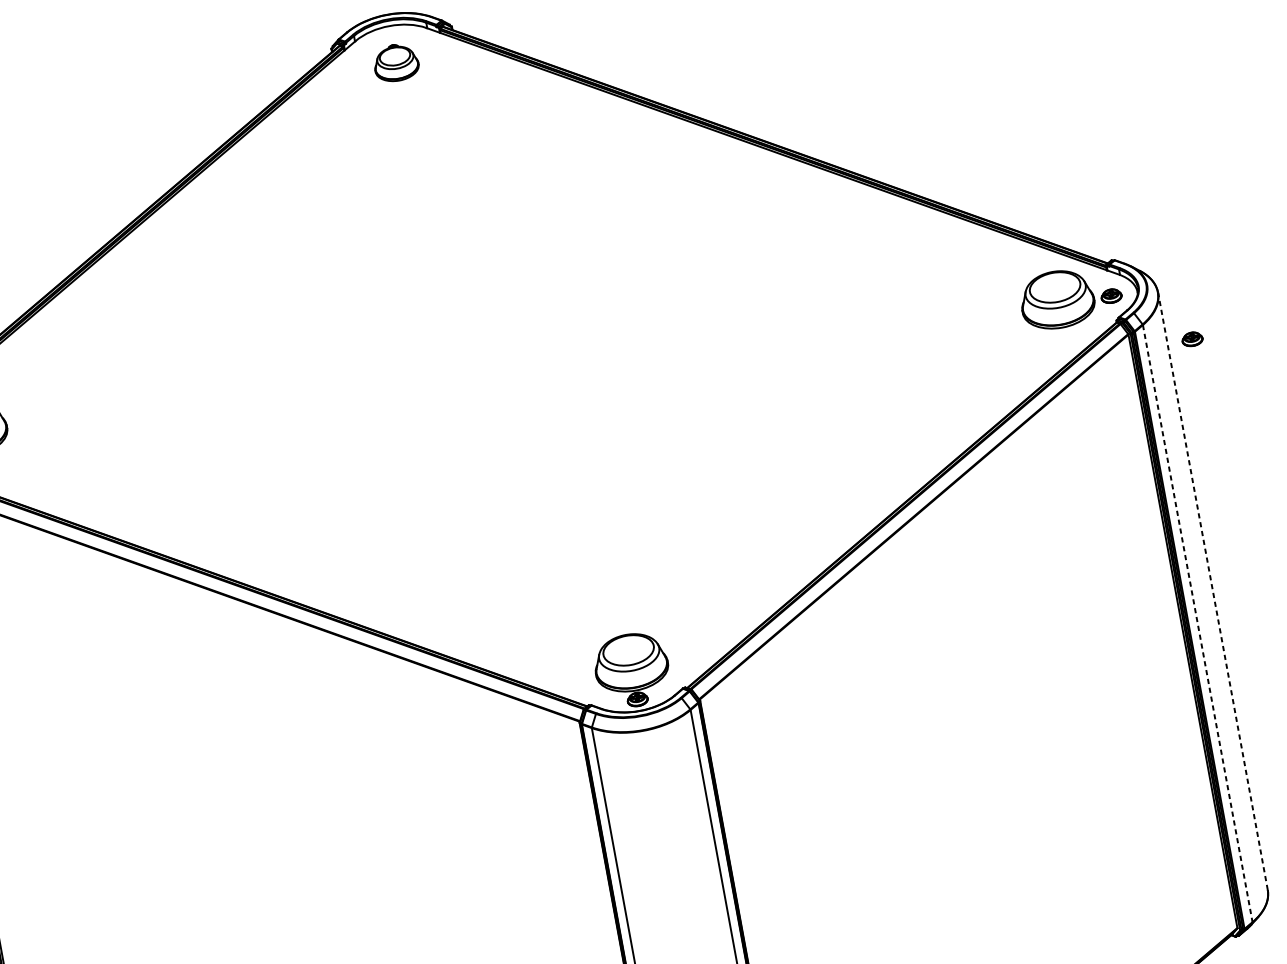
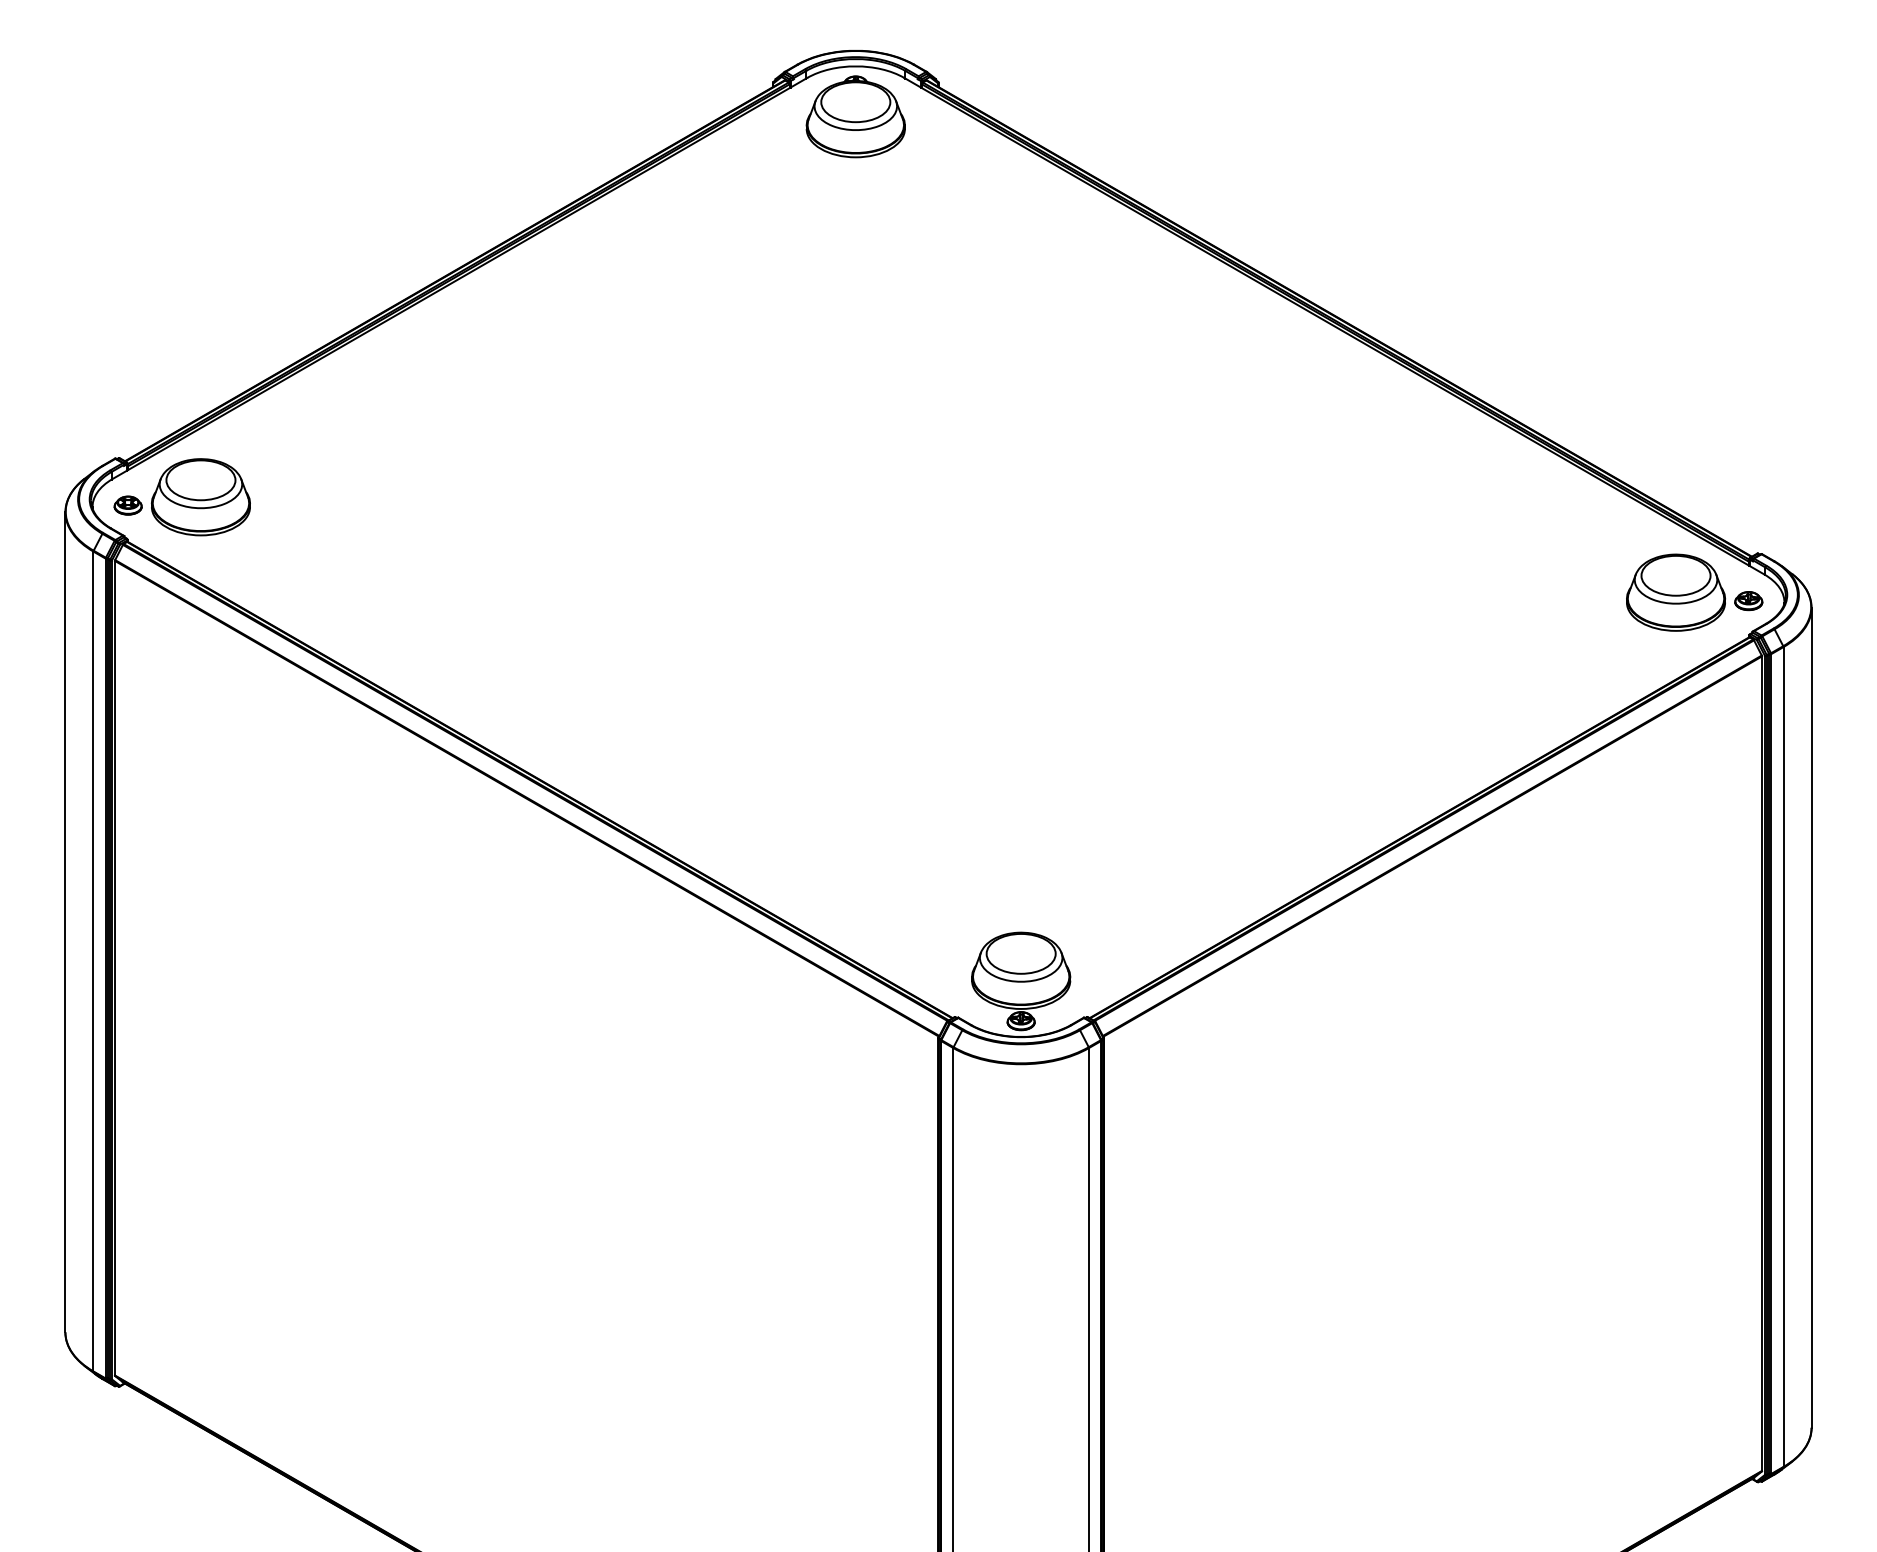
part: (396, 62) -> (855, 116), size x1.67
part: (1192, 339) -> (1845, 678), removed
line: (1212, 591) -> (1811, 1017), dashed -> solid
line: (1197, 623) -> (1783, 1057), dashed -> solid

